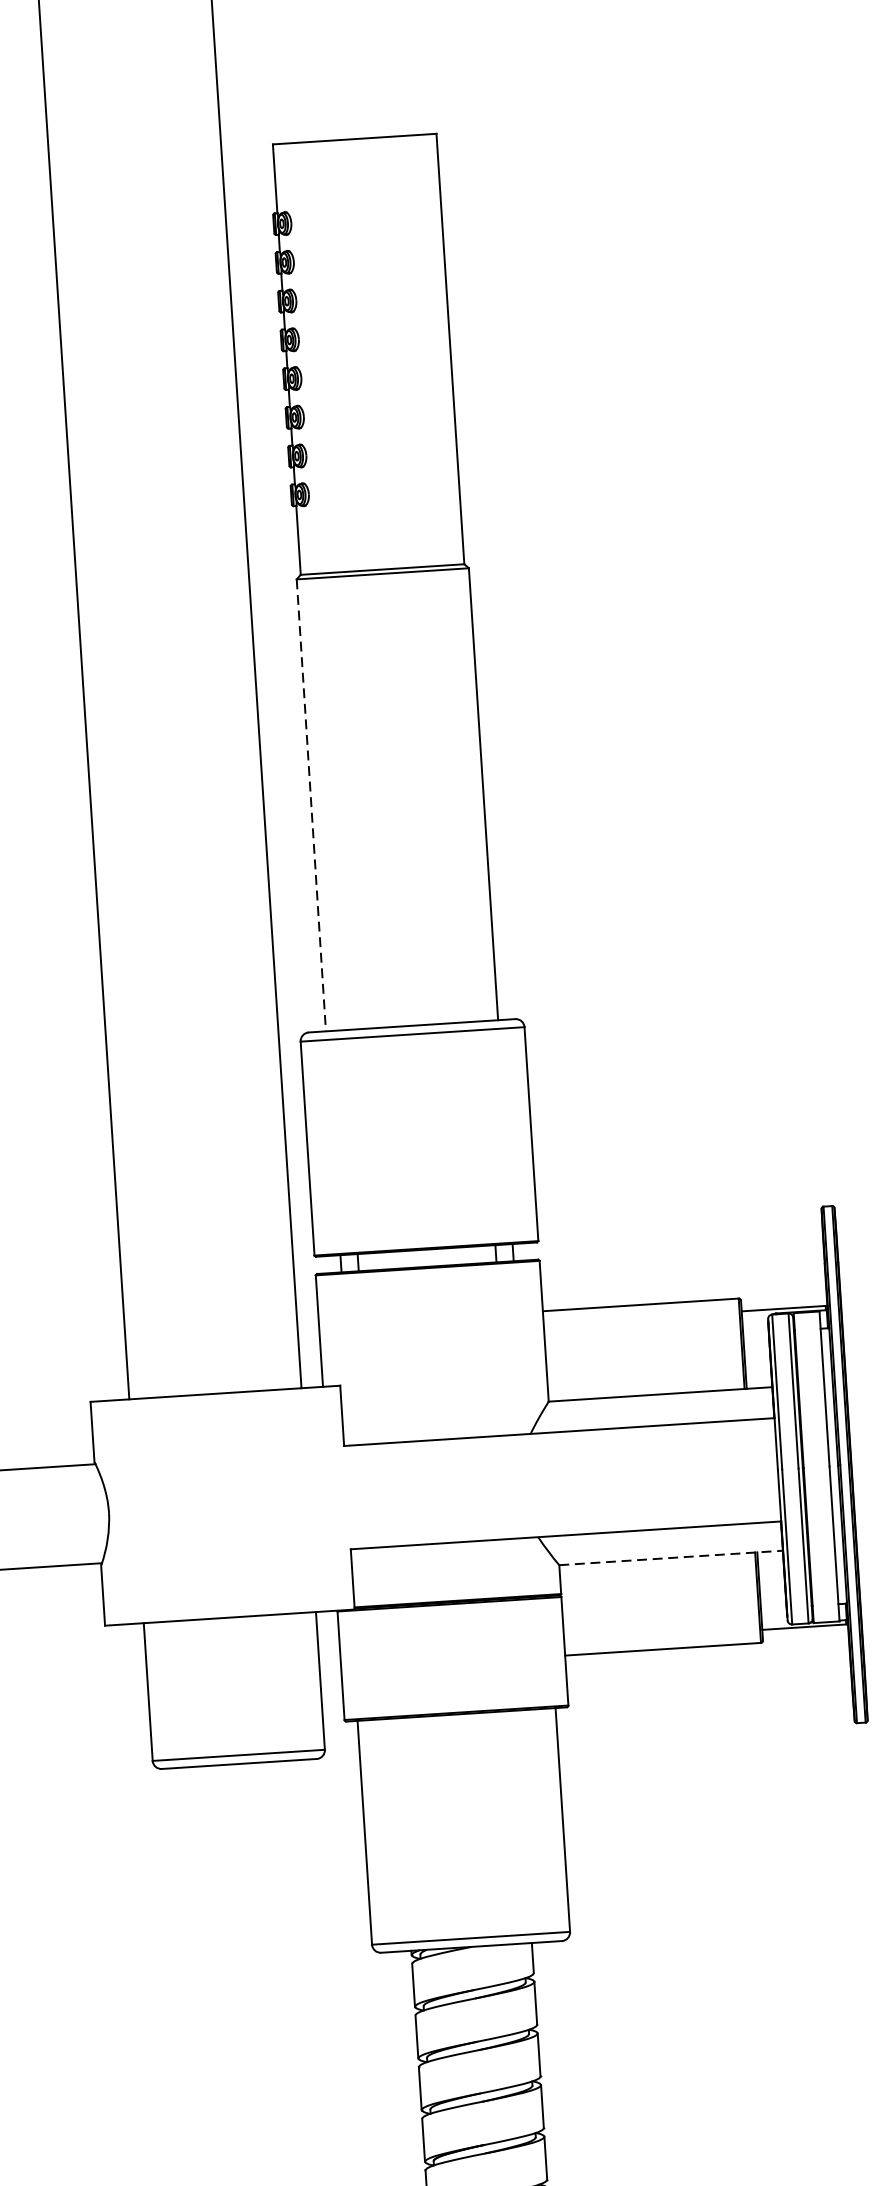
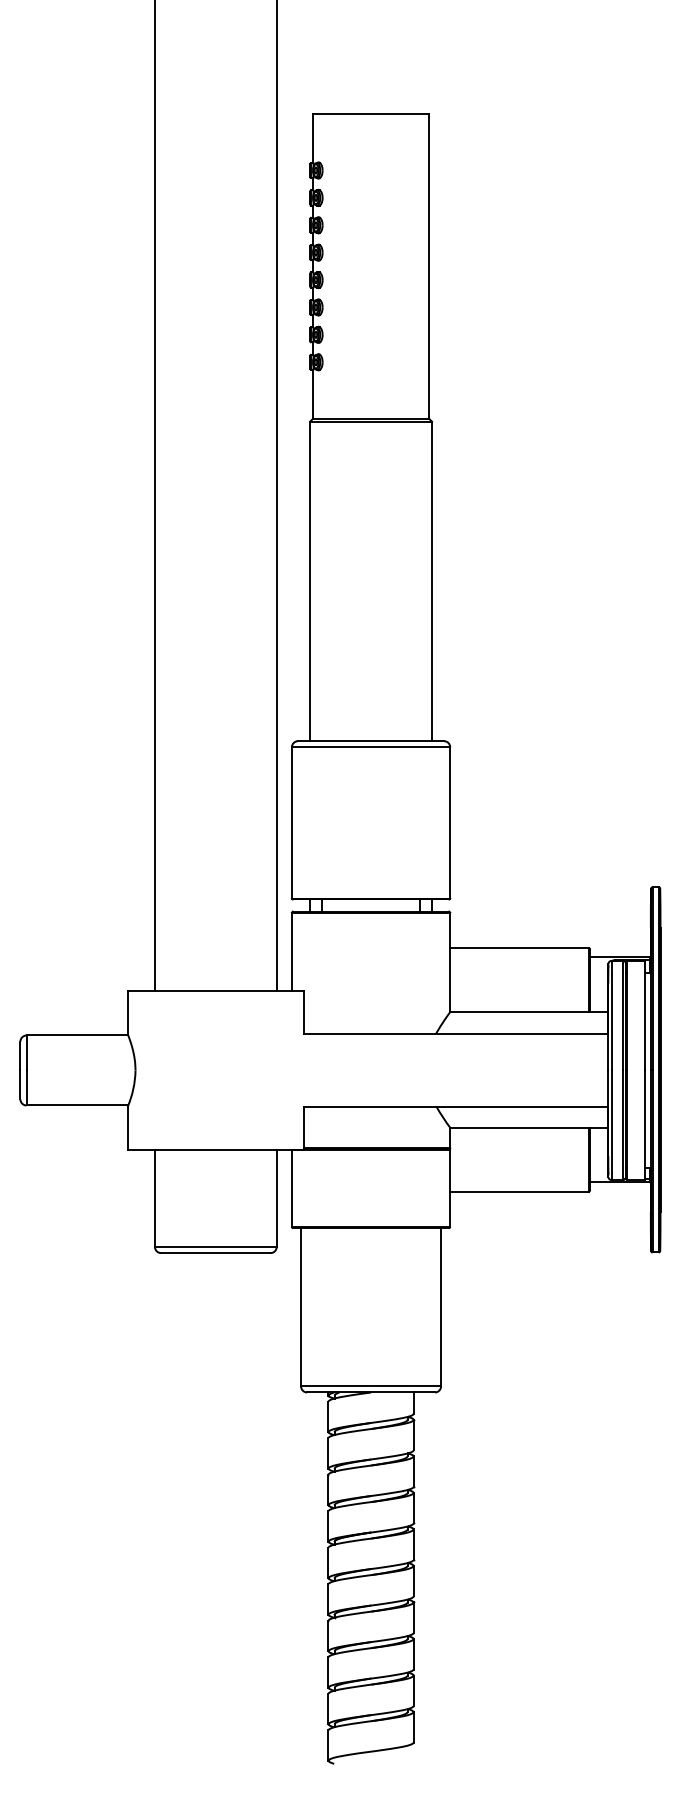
line: (311, 805) -> (310, 581), dashed -> solid
line: (671, 1557) -> (529, 1127), dashed -> solid

